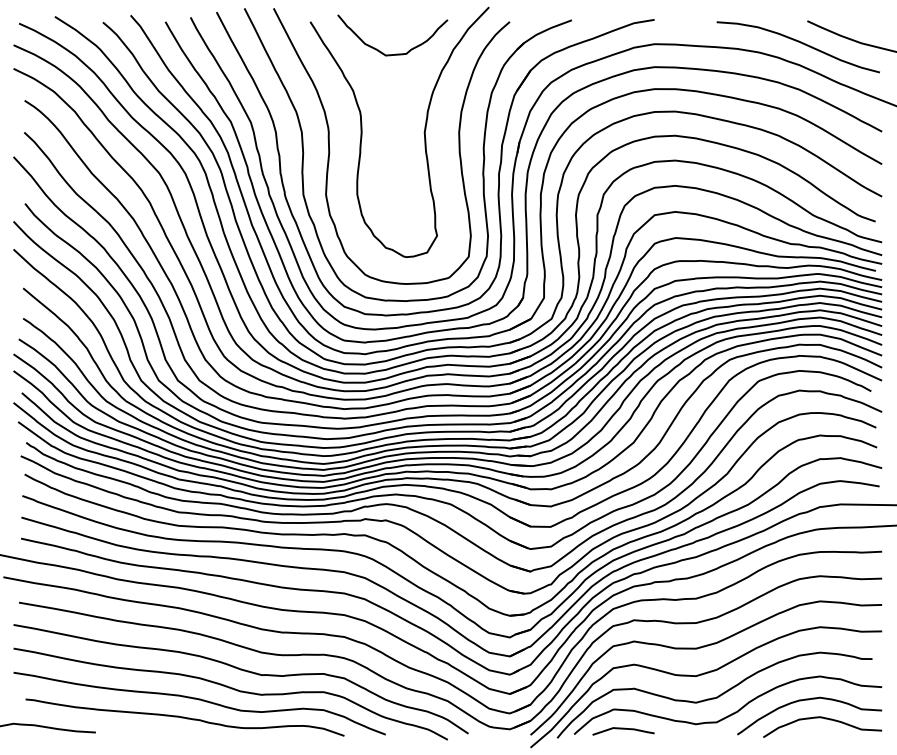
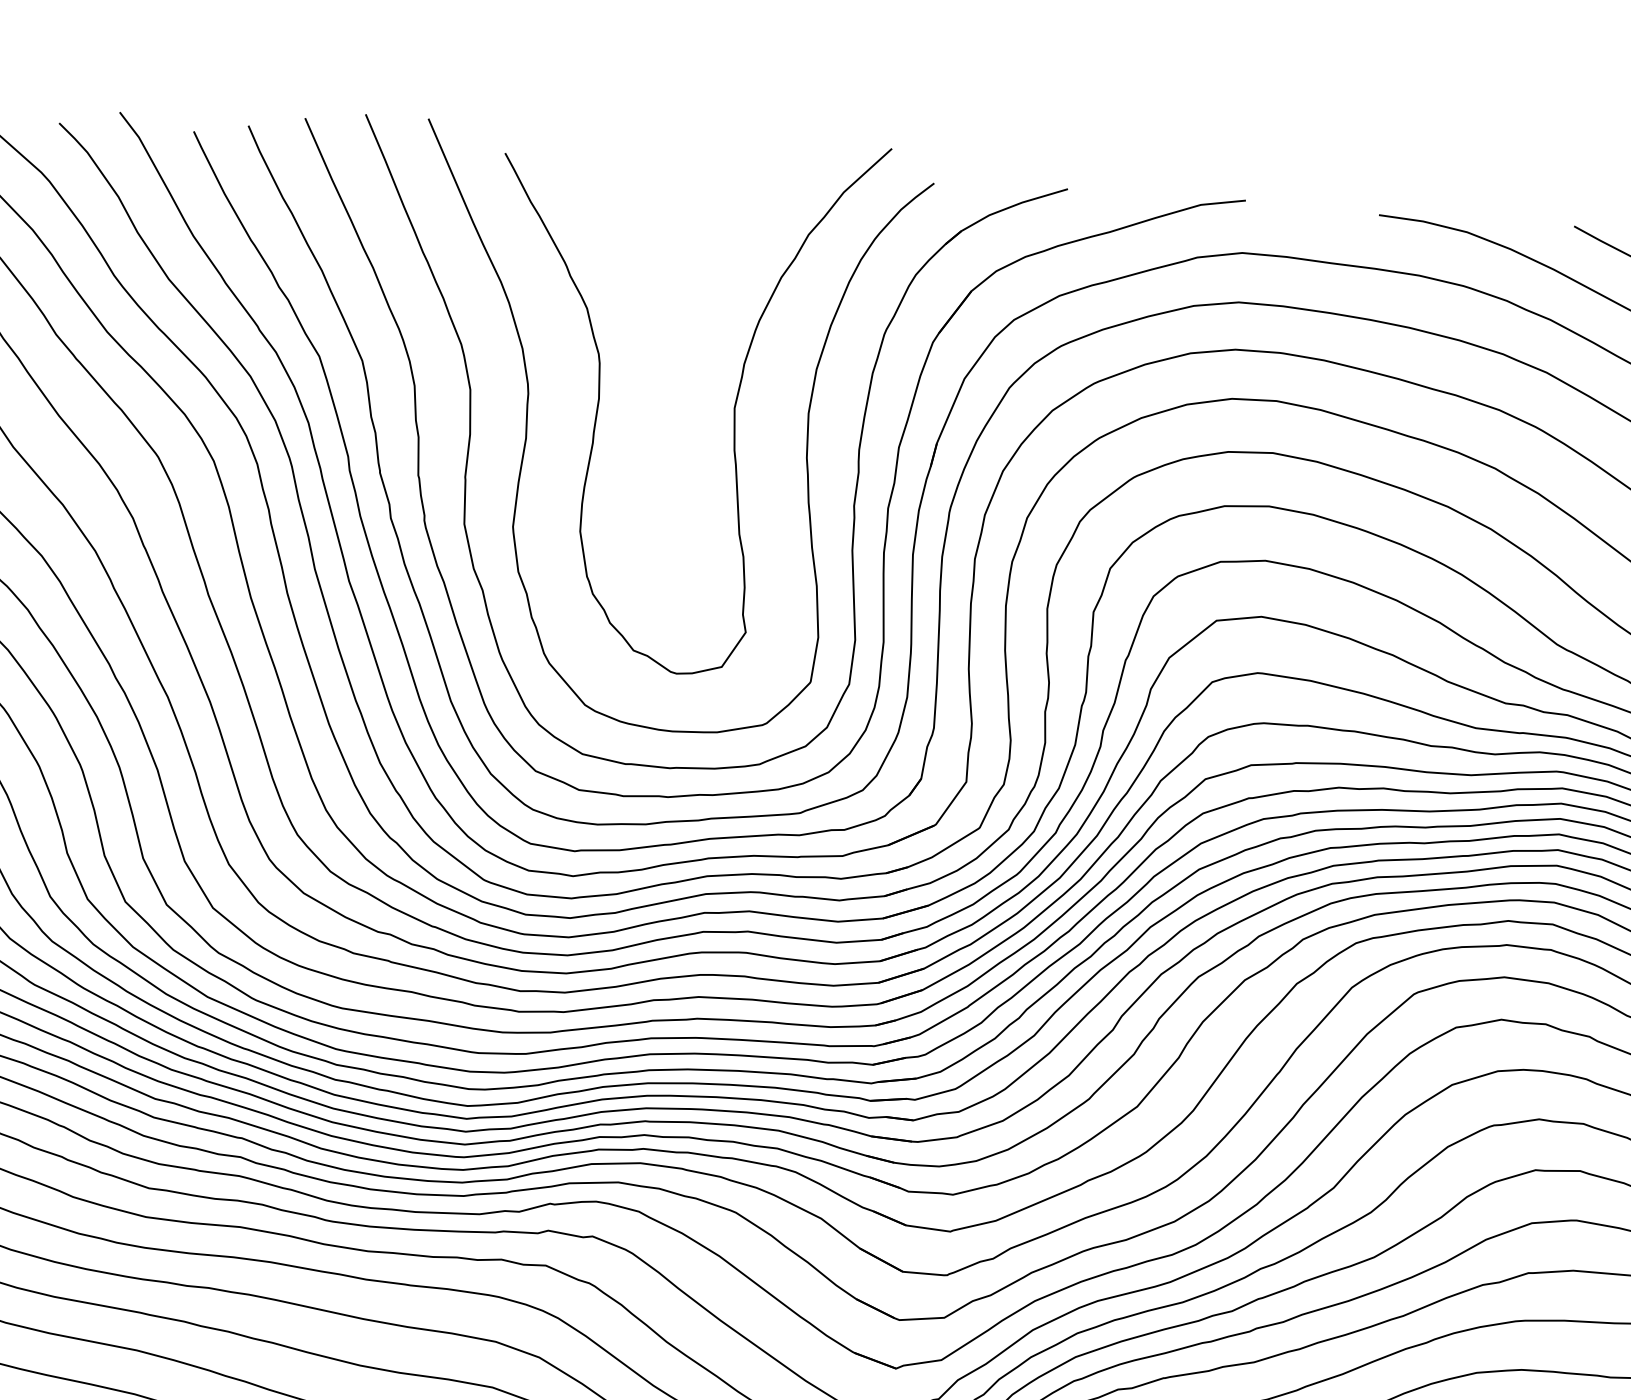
curve: (395, 53) -> (683, 234), removed

